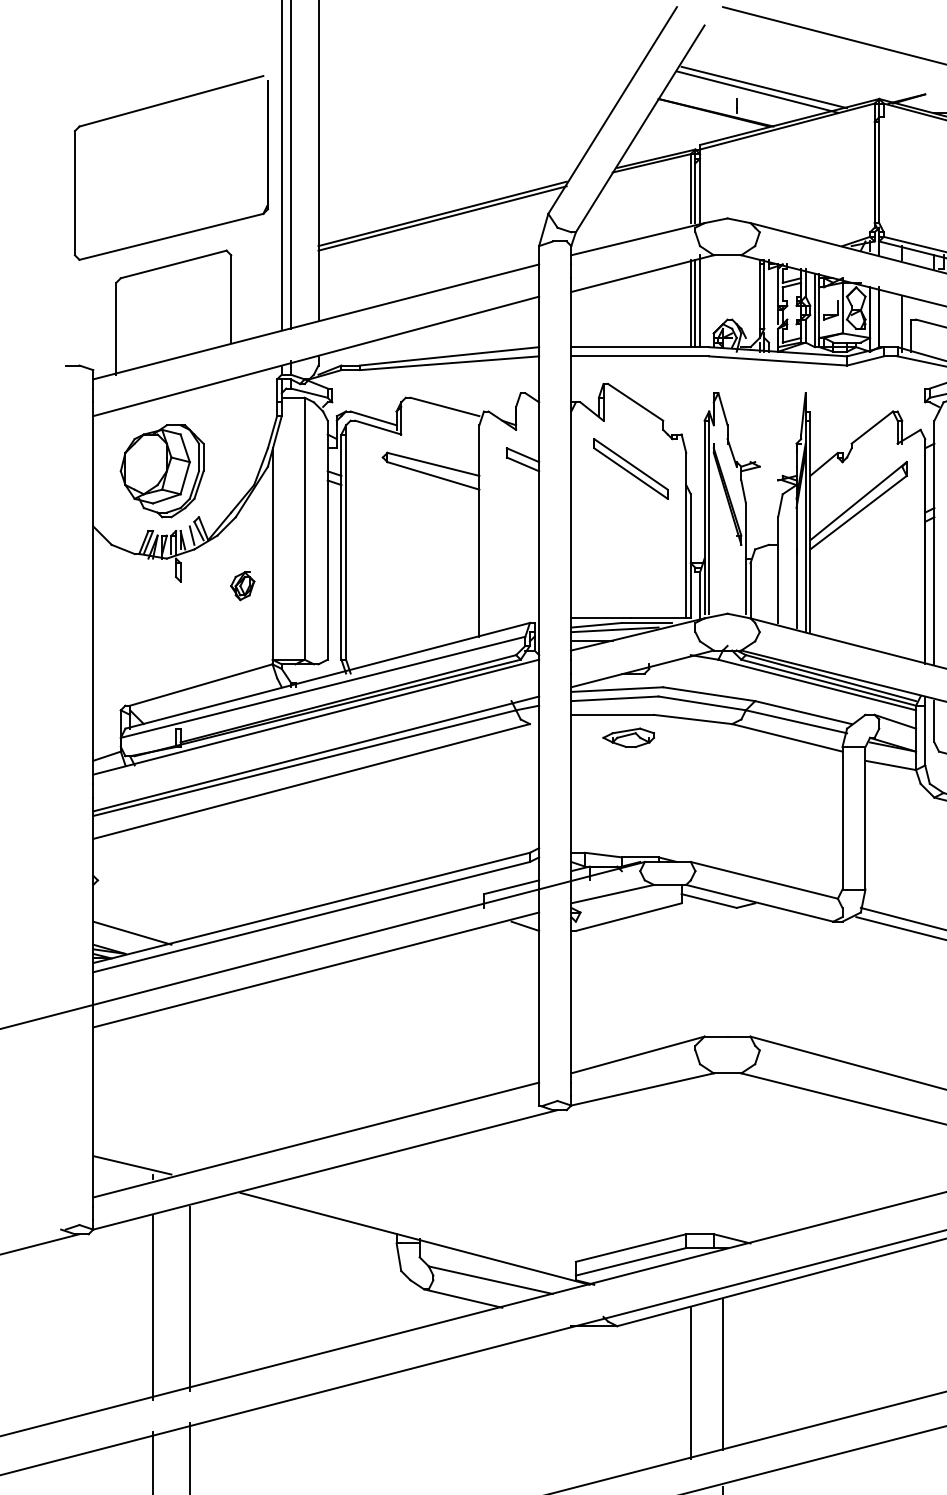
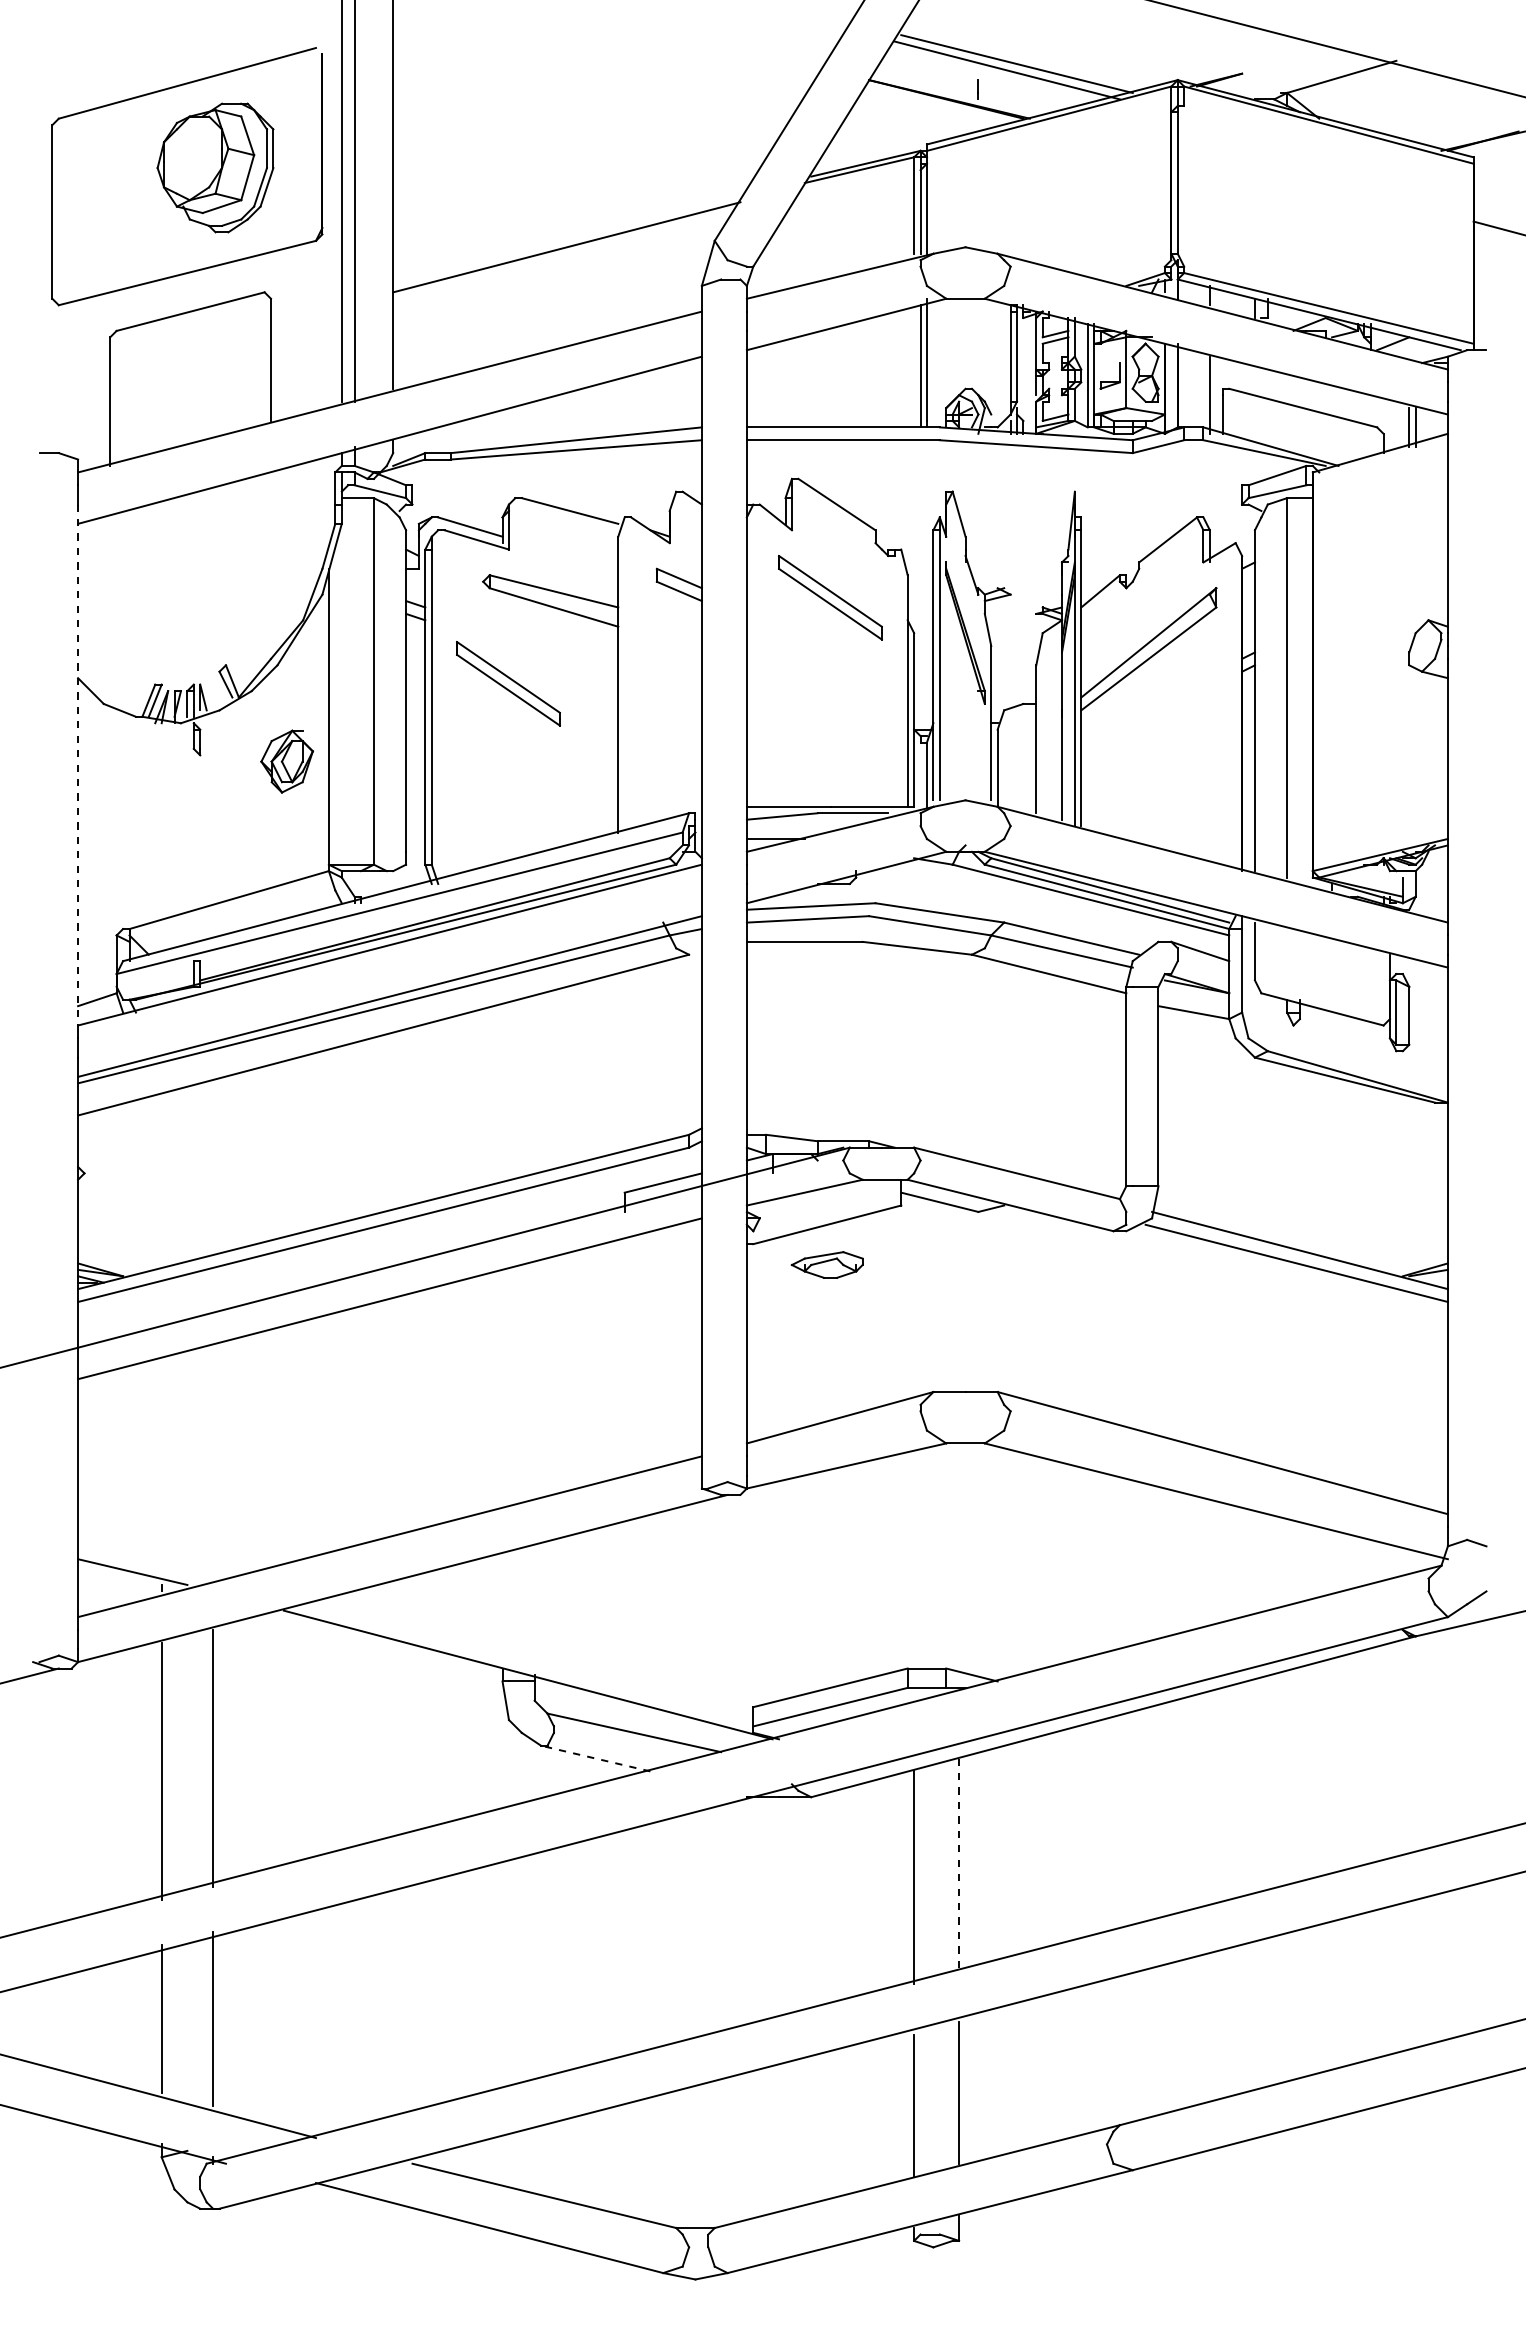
line: (442, 213) -> (566, 240), removed
line: (691, 303) -> (914, 366), removed
part: (162, 470) -> (215, 167), moved
part: (400, 530) -> (508, 683), added
line: (192, 535) -> (216, 690), removed
part: (242, 585) -> (286, 761), size x1.6
line: (93, 588) -> (78, 765), solid -> dashed
line: (614, 629) -> (807, 822), removed
part: (628, 737) -> (826, 1264), moved
line: (525, 926) -> (682, 1237), removed
line: (132, 933) -> (132, 1247), removed
line: (463, 1298) -> (595, 1758), solid -> dashed
line: (723, 1375) -> (959, 1865), solid -> dashed

